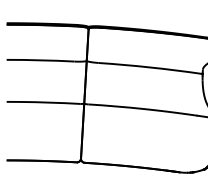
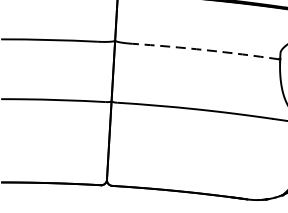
arc: (150, 67) -> (205, 50), solid -> dashed

